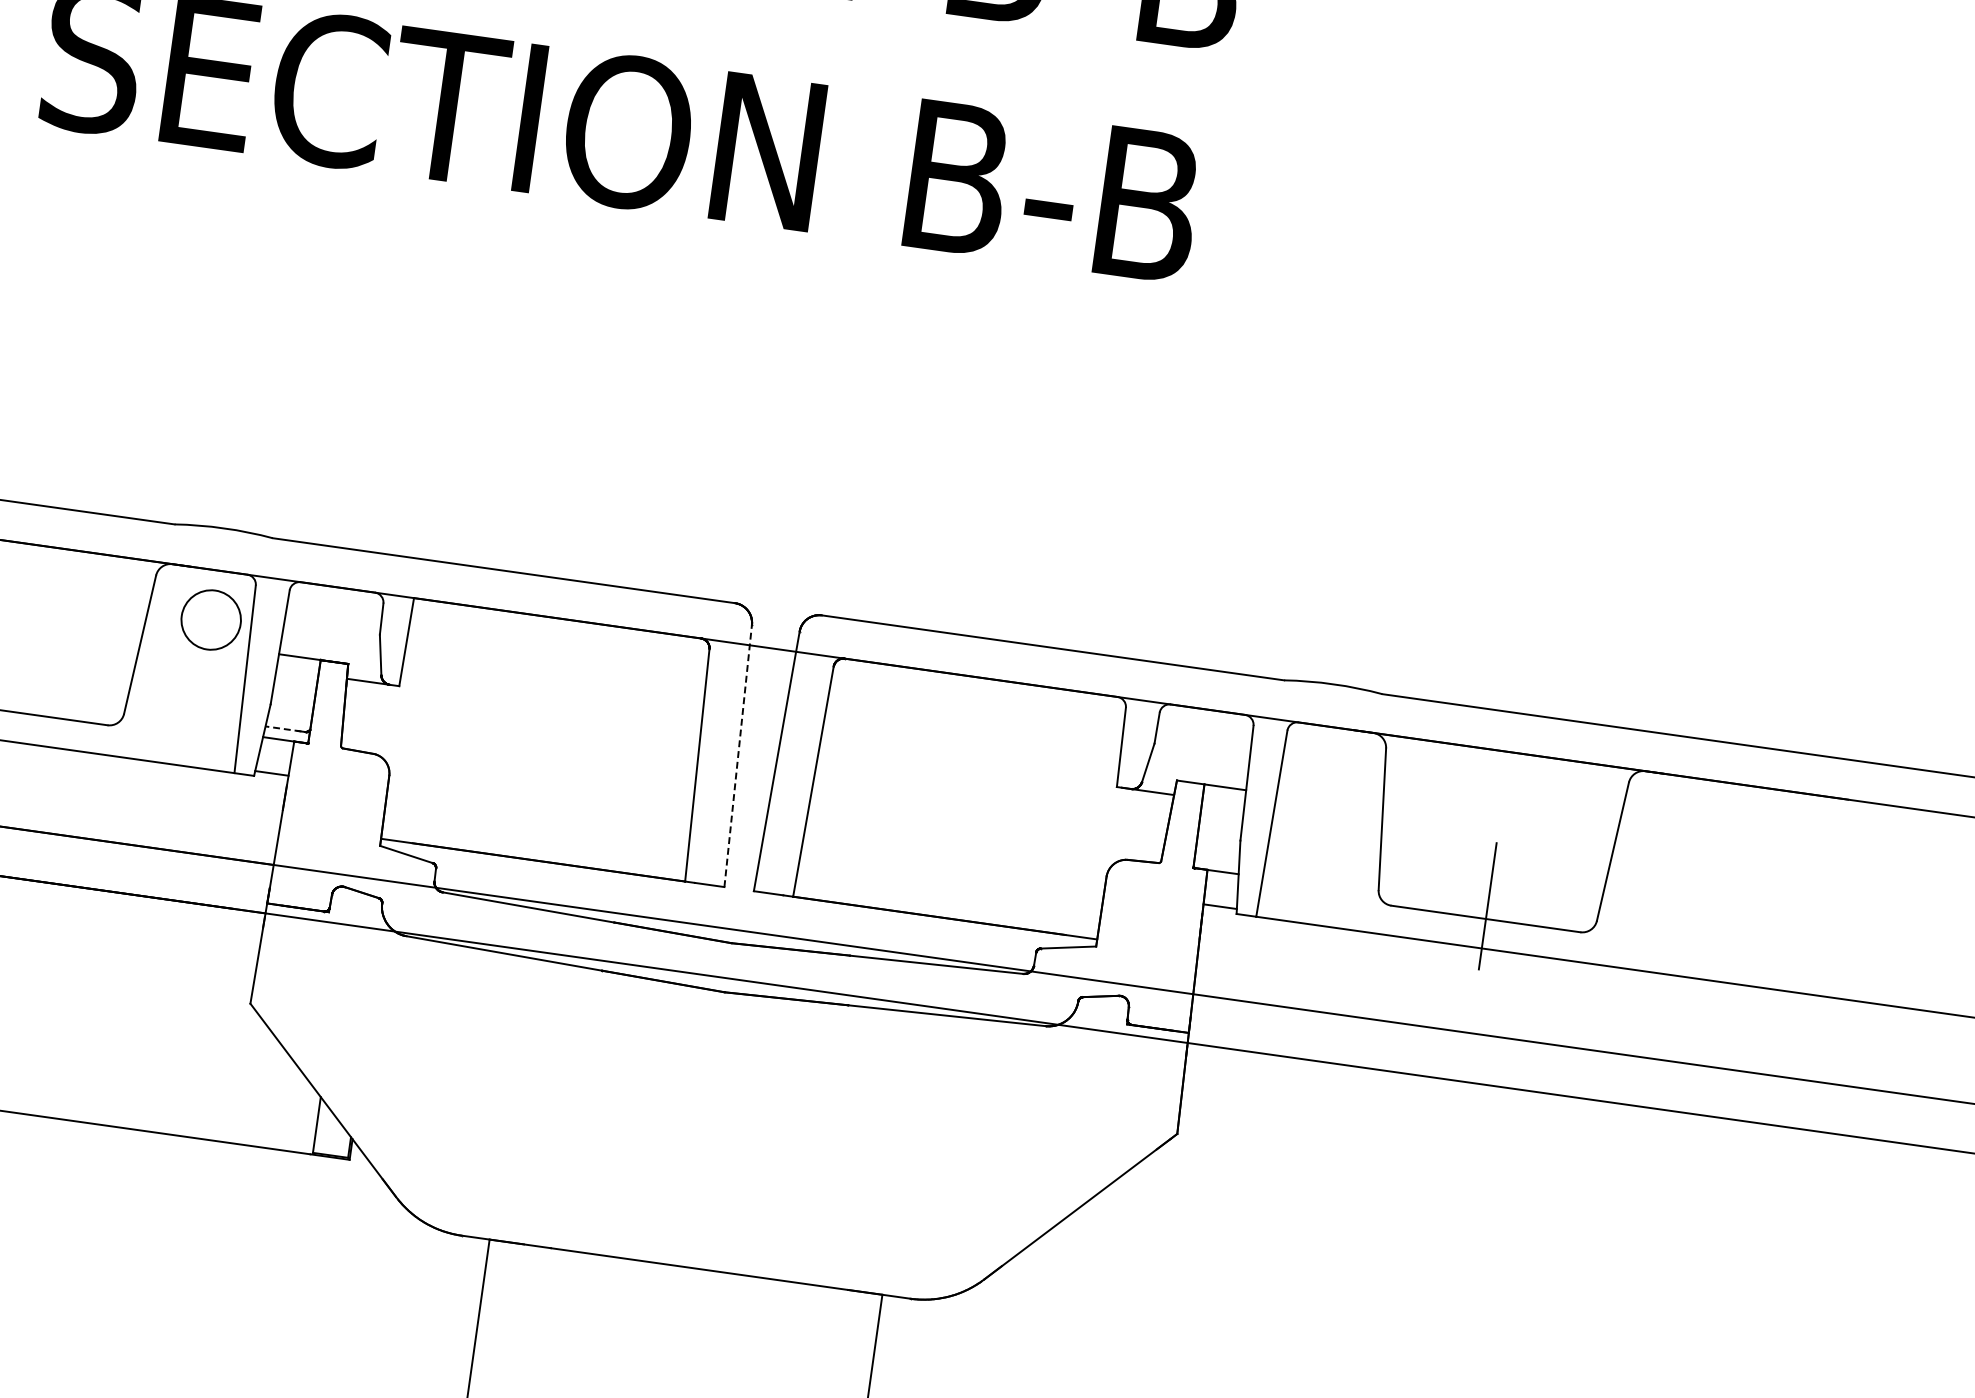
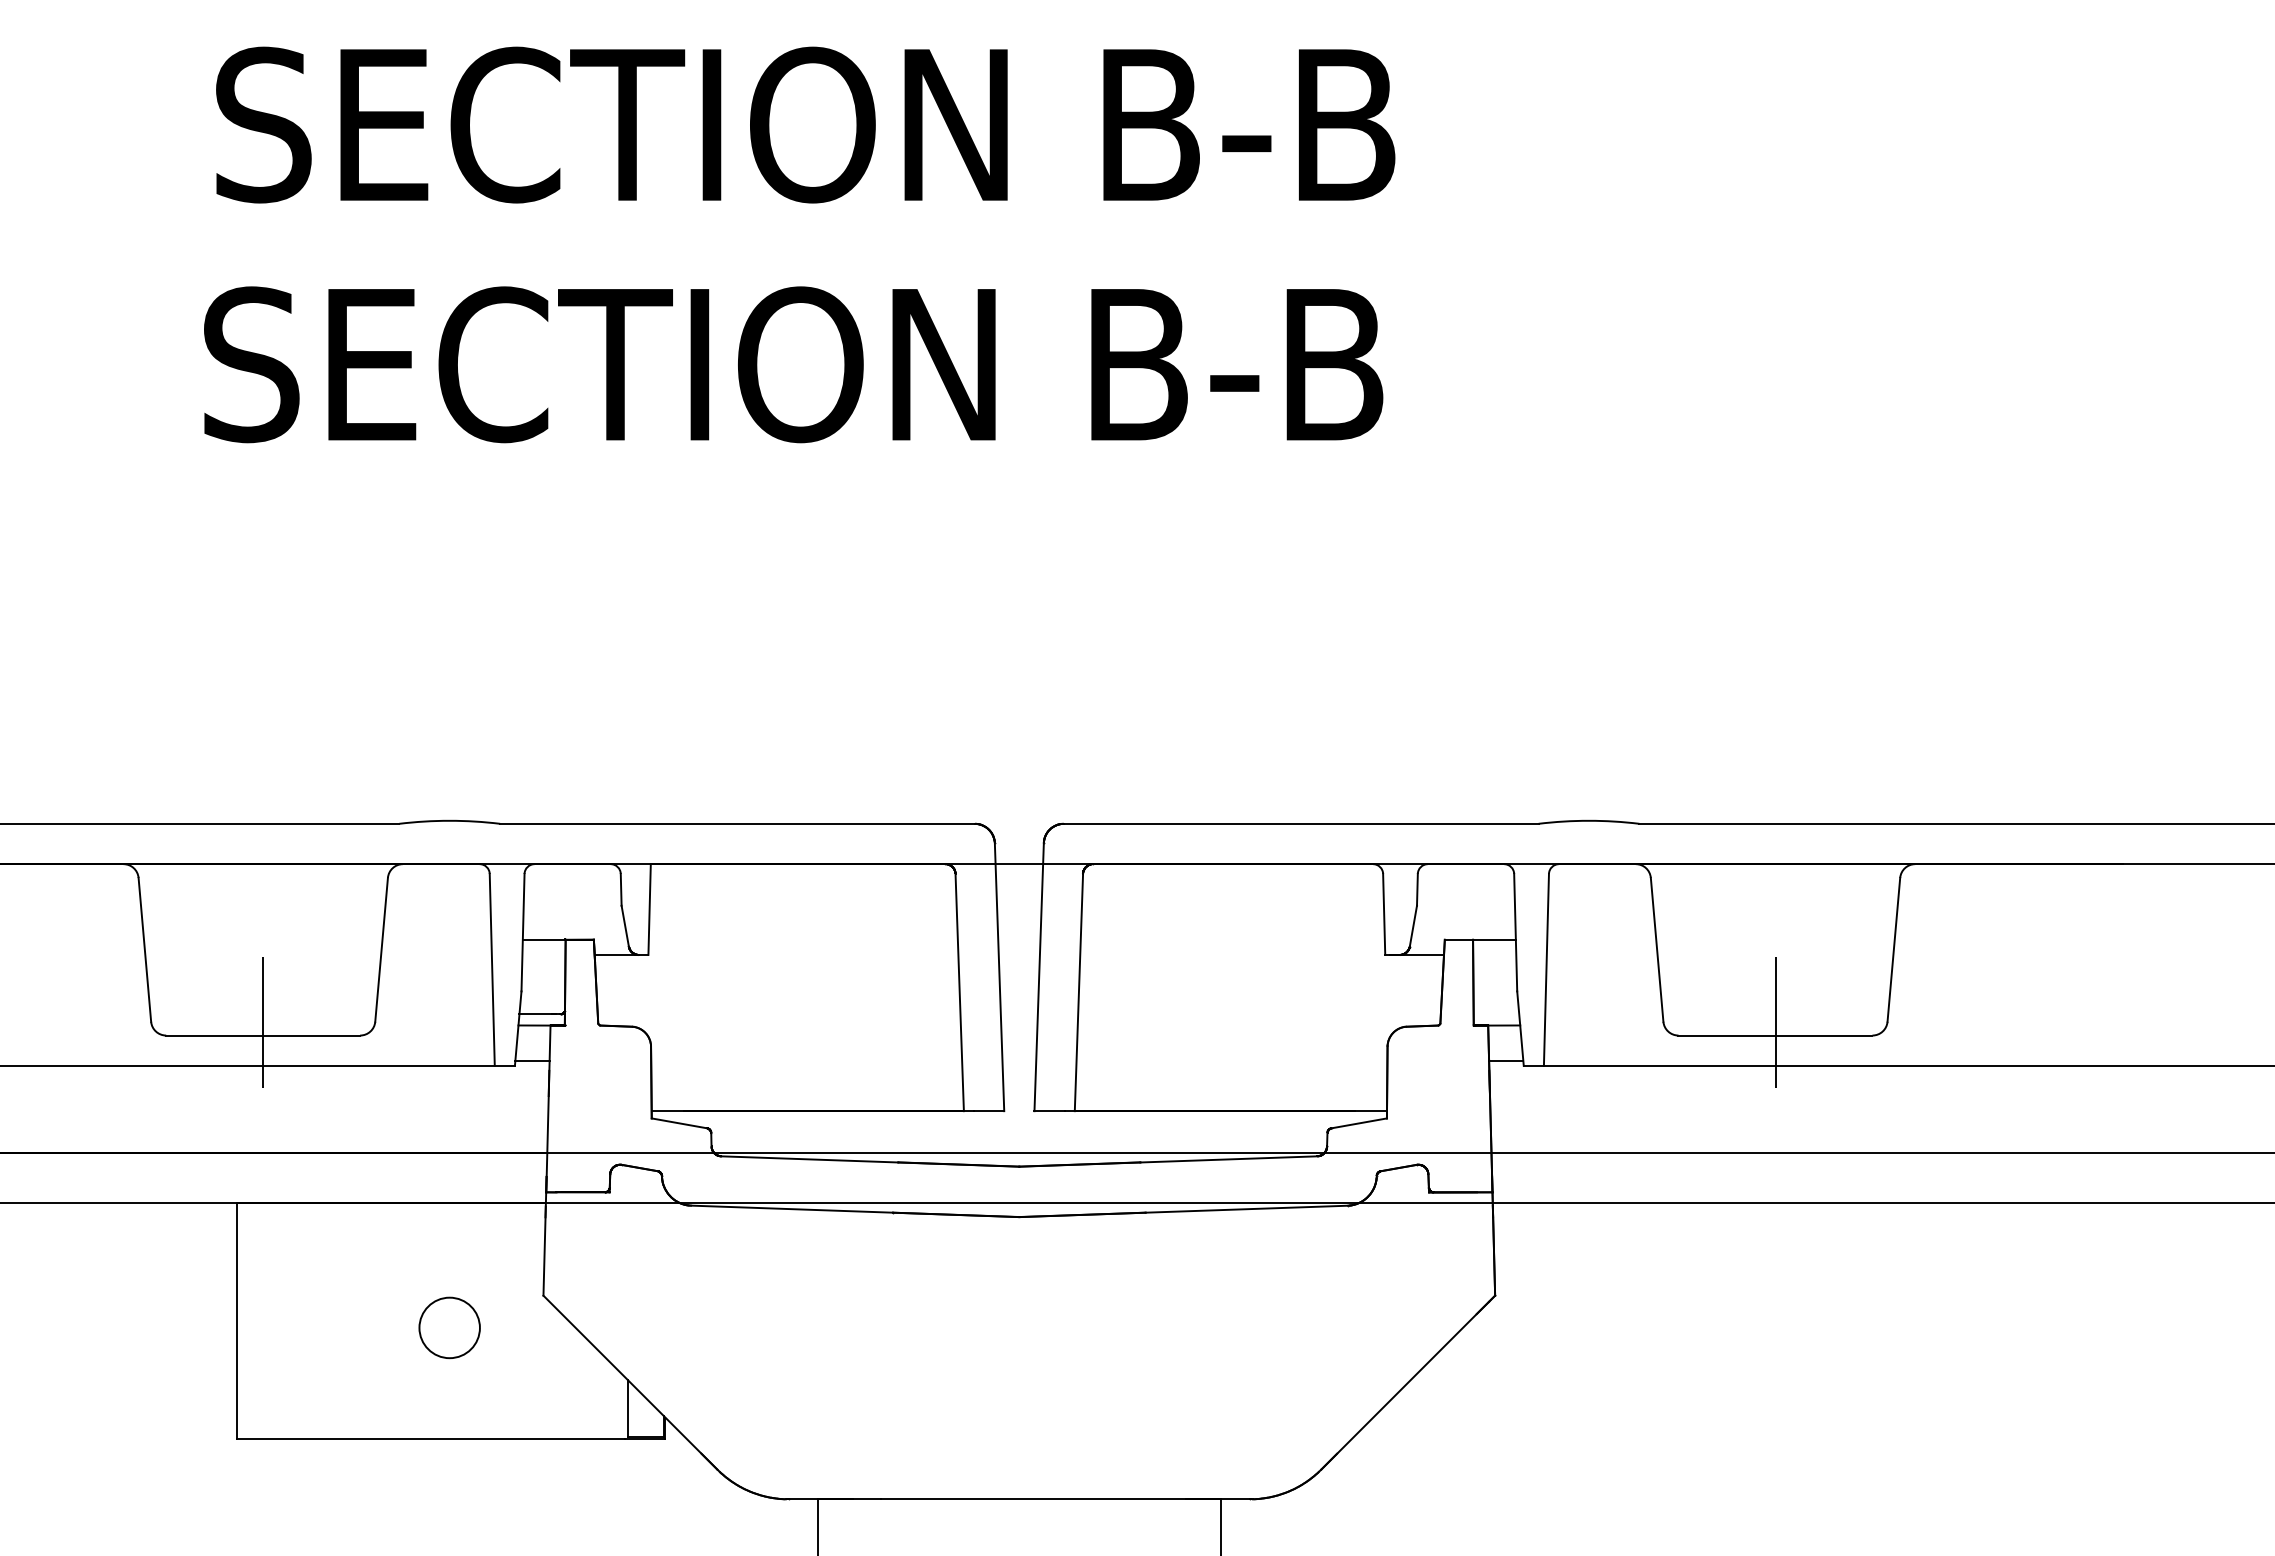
circle: (211, 619) -> (449, 1327), moved
line: (15, 699) -> (263, 1022), added
line: (283, 729) -> (537, 1014), dashed -> solid
line: (738, 755) -> (999, 976), dashed -> solid

